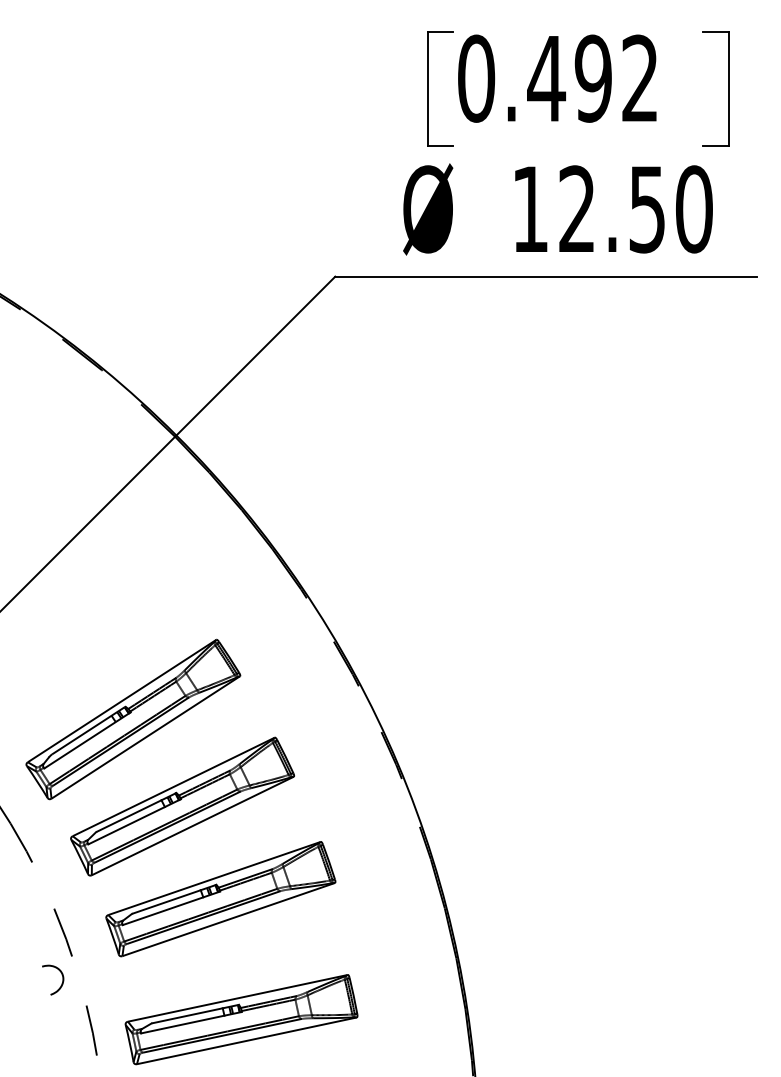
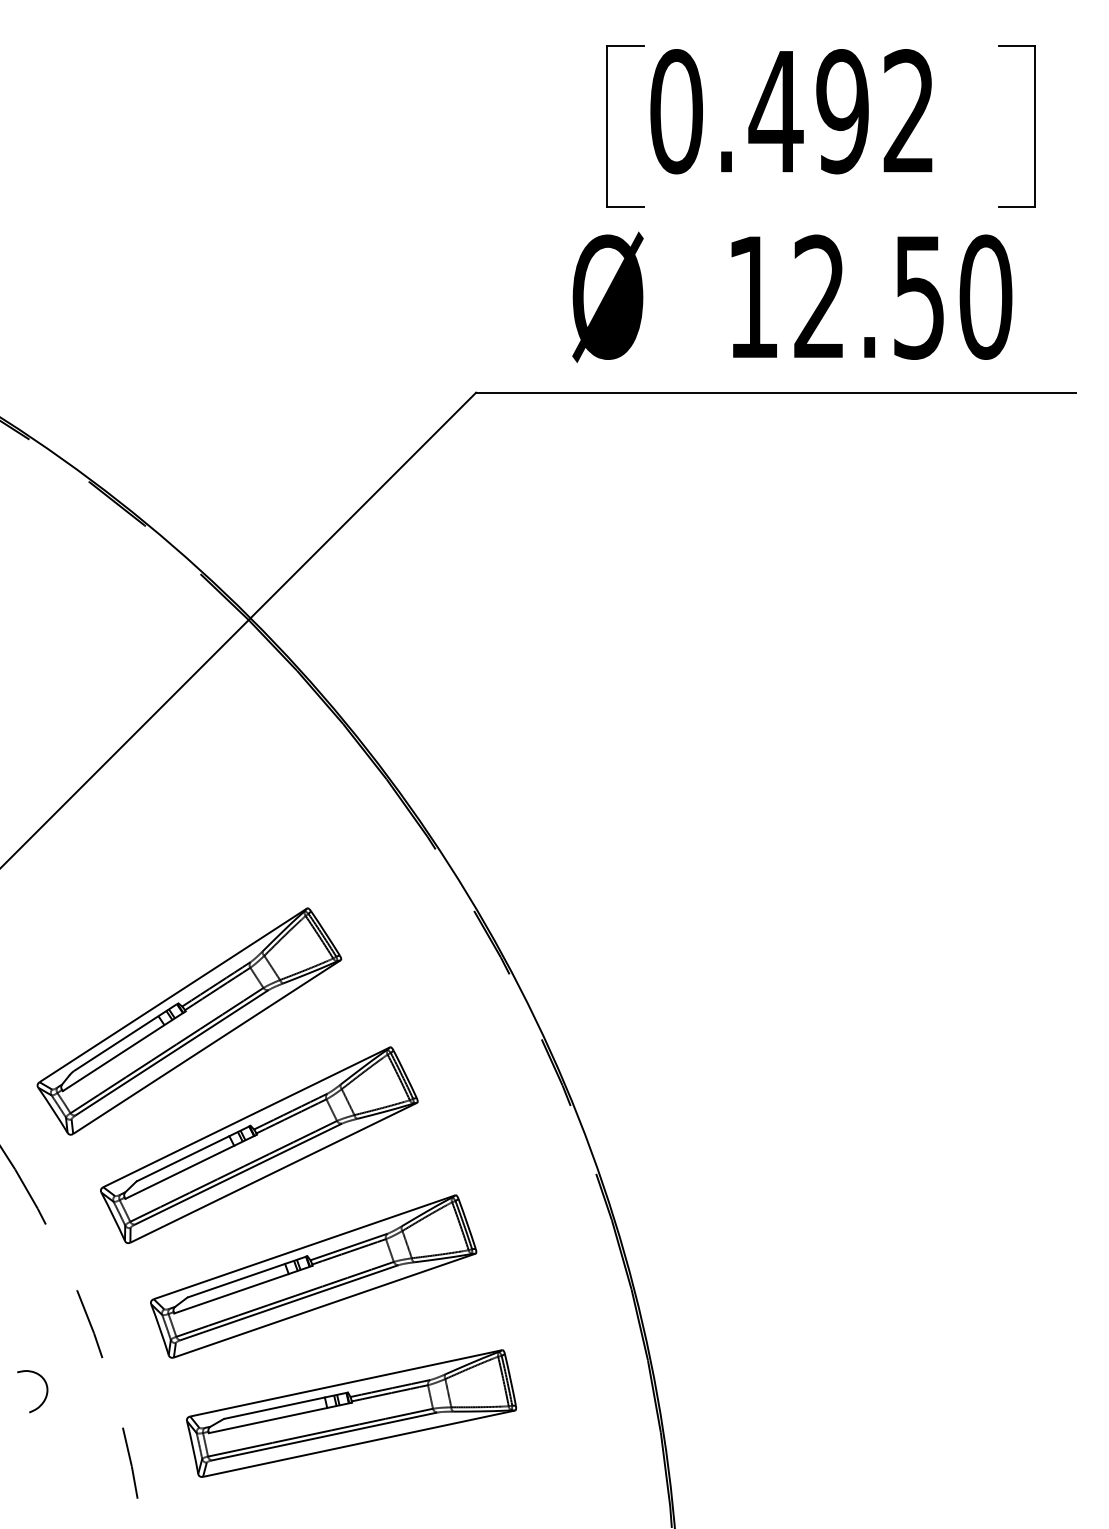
curve: (61, 975) -> (44, 1384), moved
part: (241, 1019) -> (351, 1413), moved

